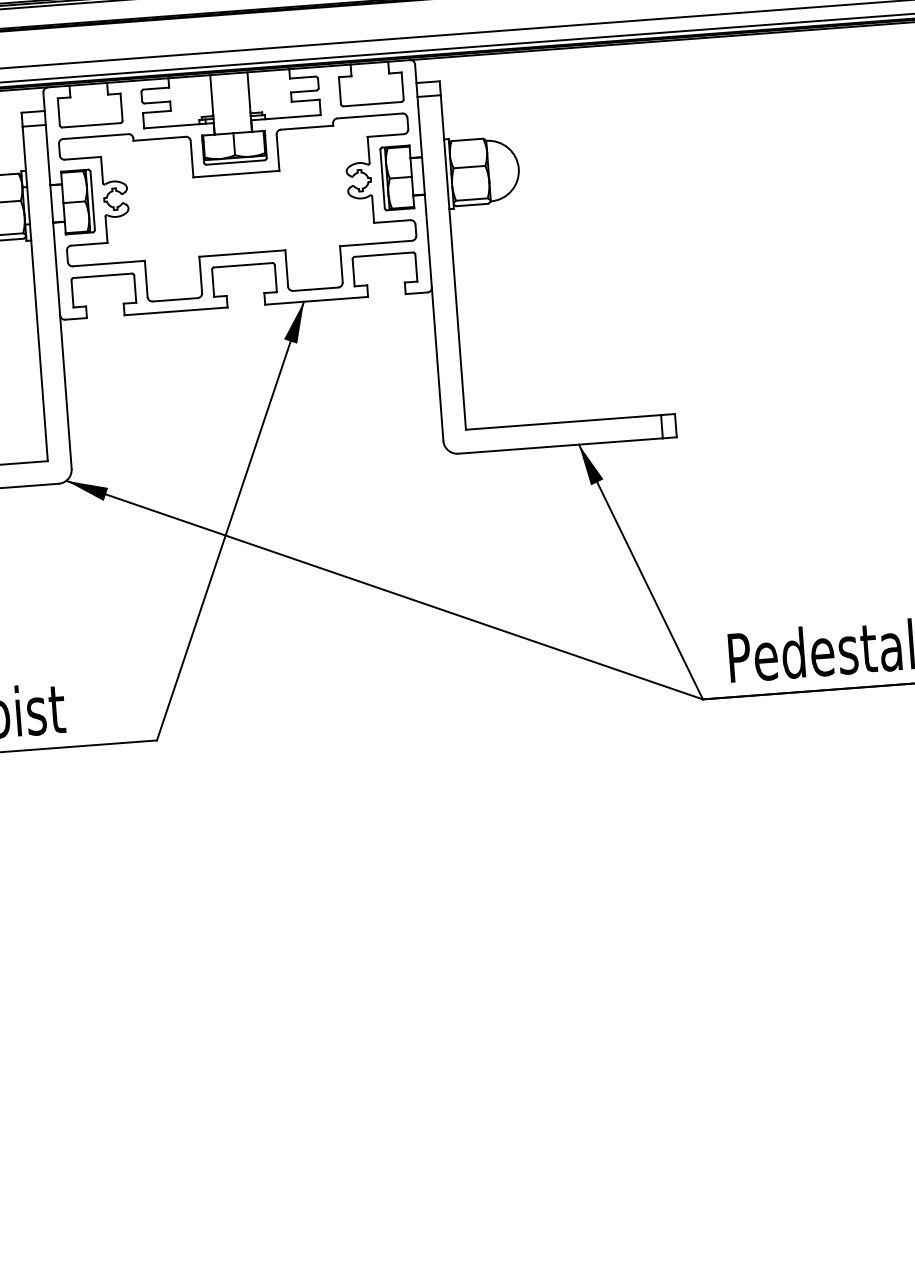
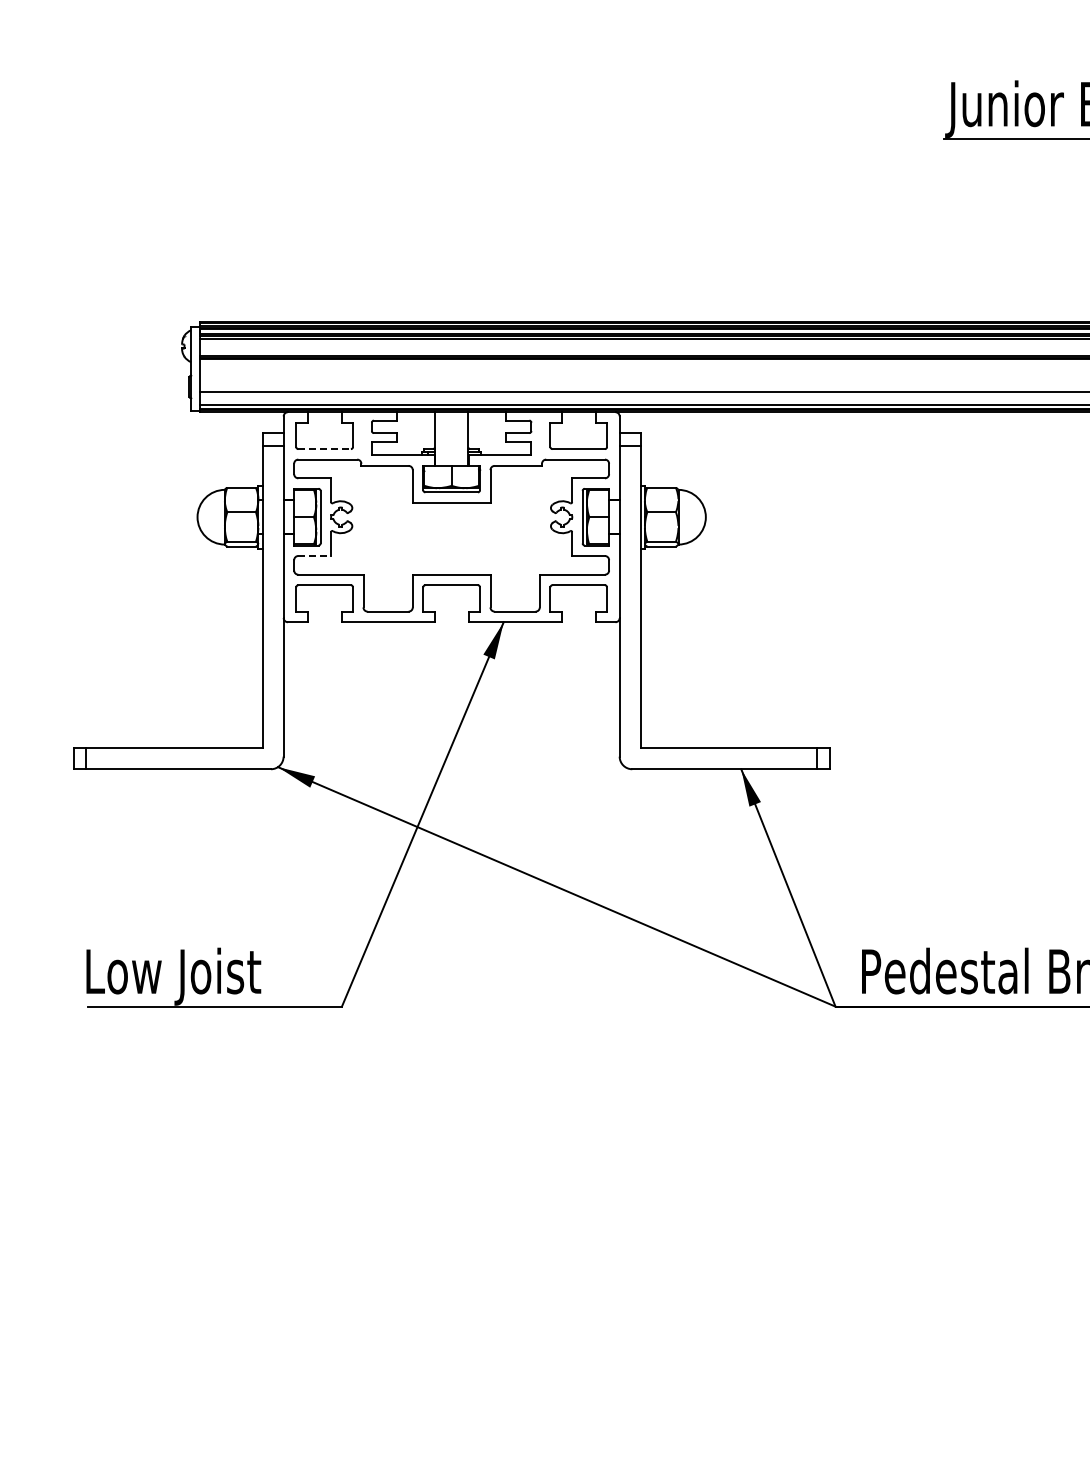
line: (92, 125) -> (325, 449), solid -> dashed
line: (90, 244) -> (315, 556), solid -> dashed

